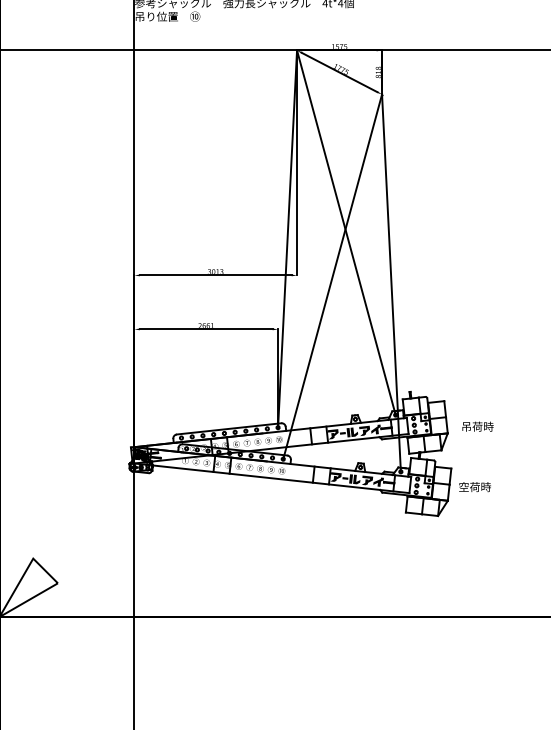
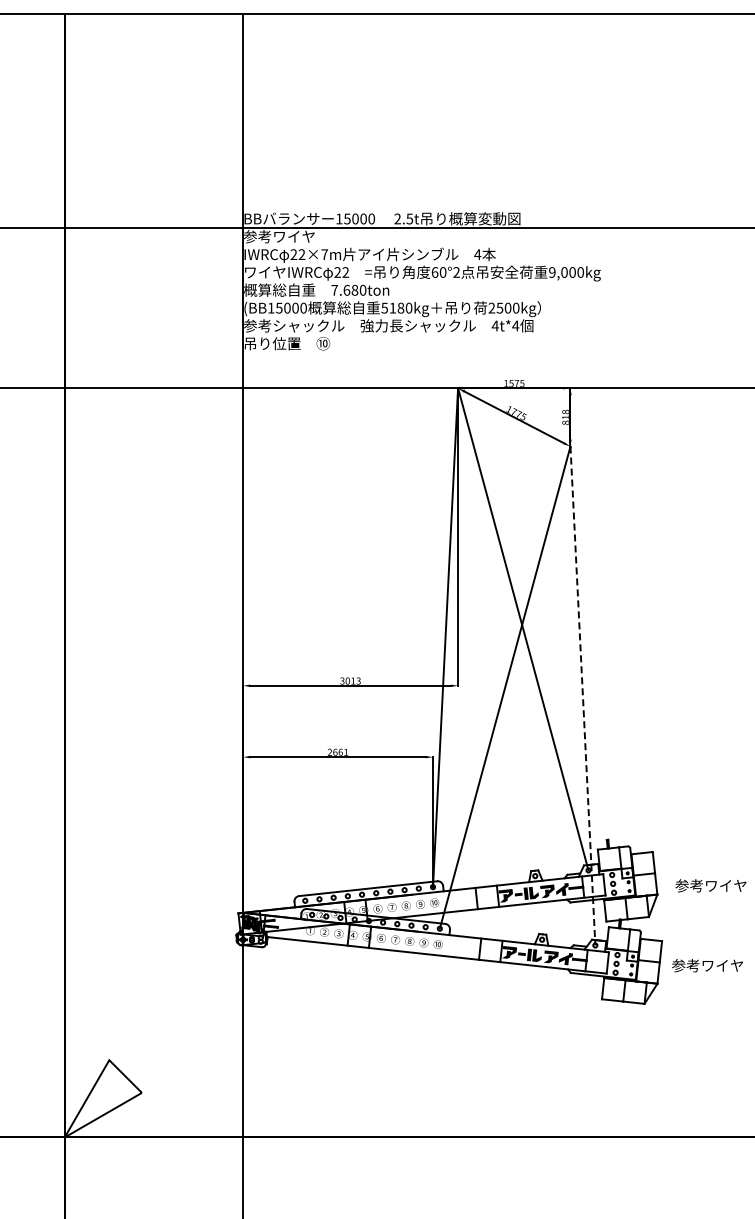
line: (391, 283) -> (582, 696), solid -> dashed
text: (487, 426) -> (710, 885), 吊荷時 -> 参考ワイヤ
text: (485, 486) -> (707, 965), 空荷時 -> 参考ワイヤ

